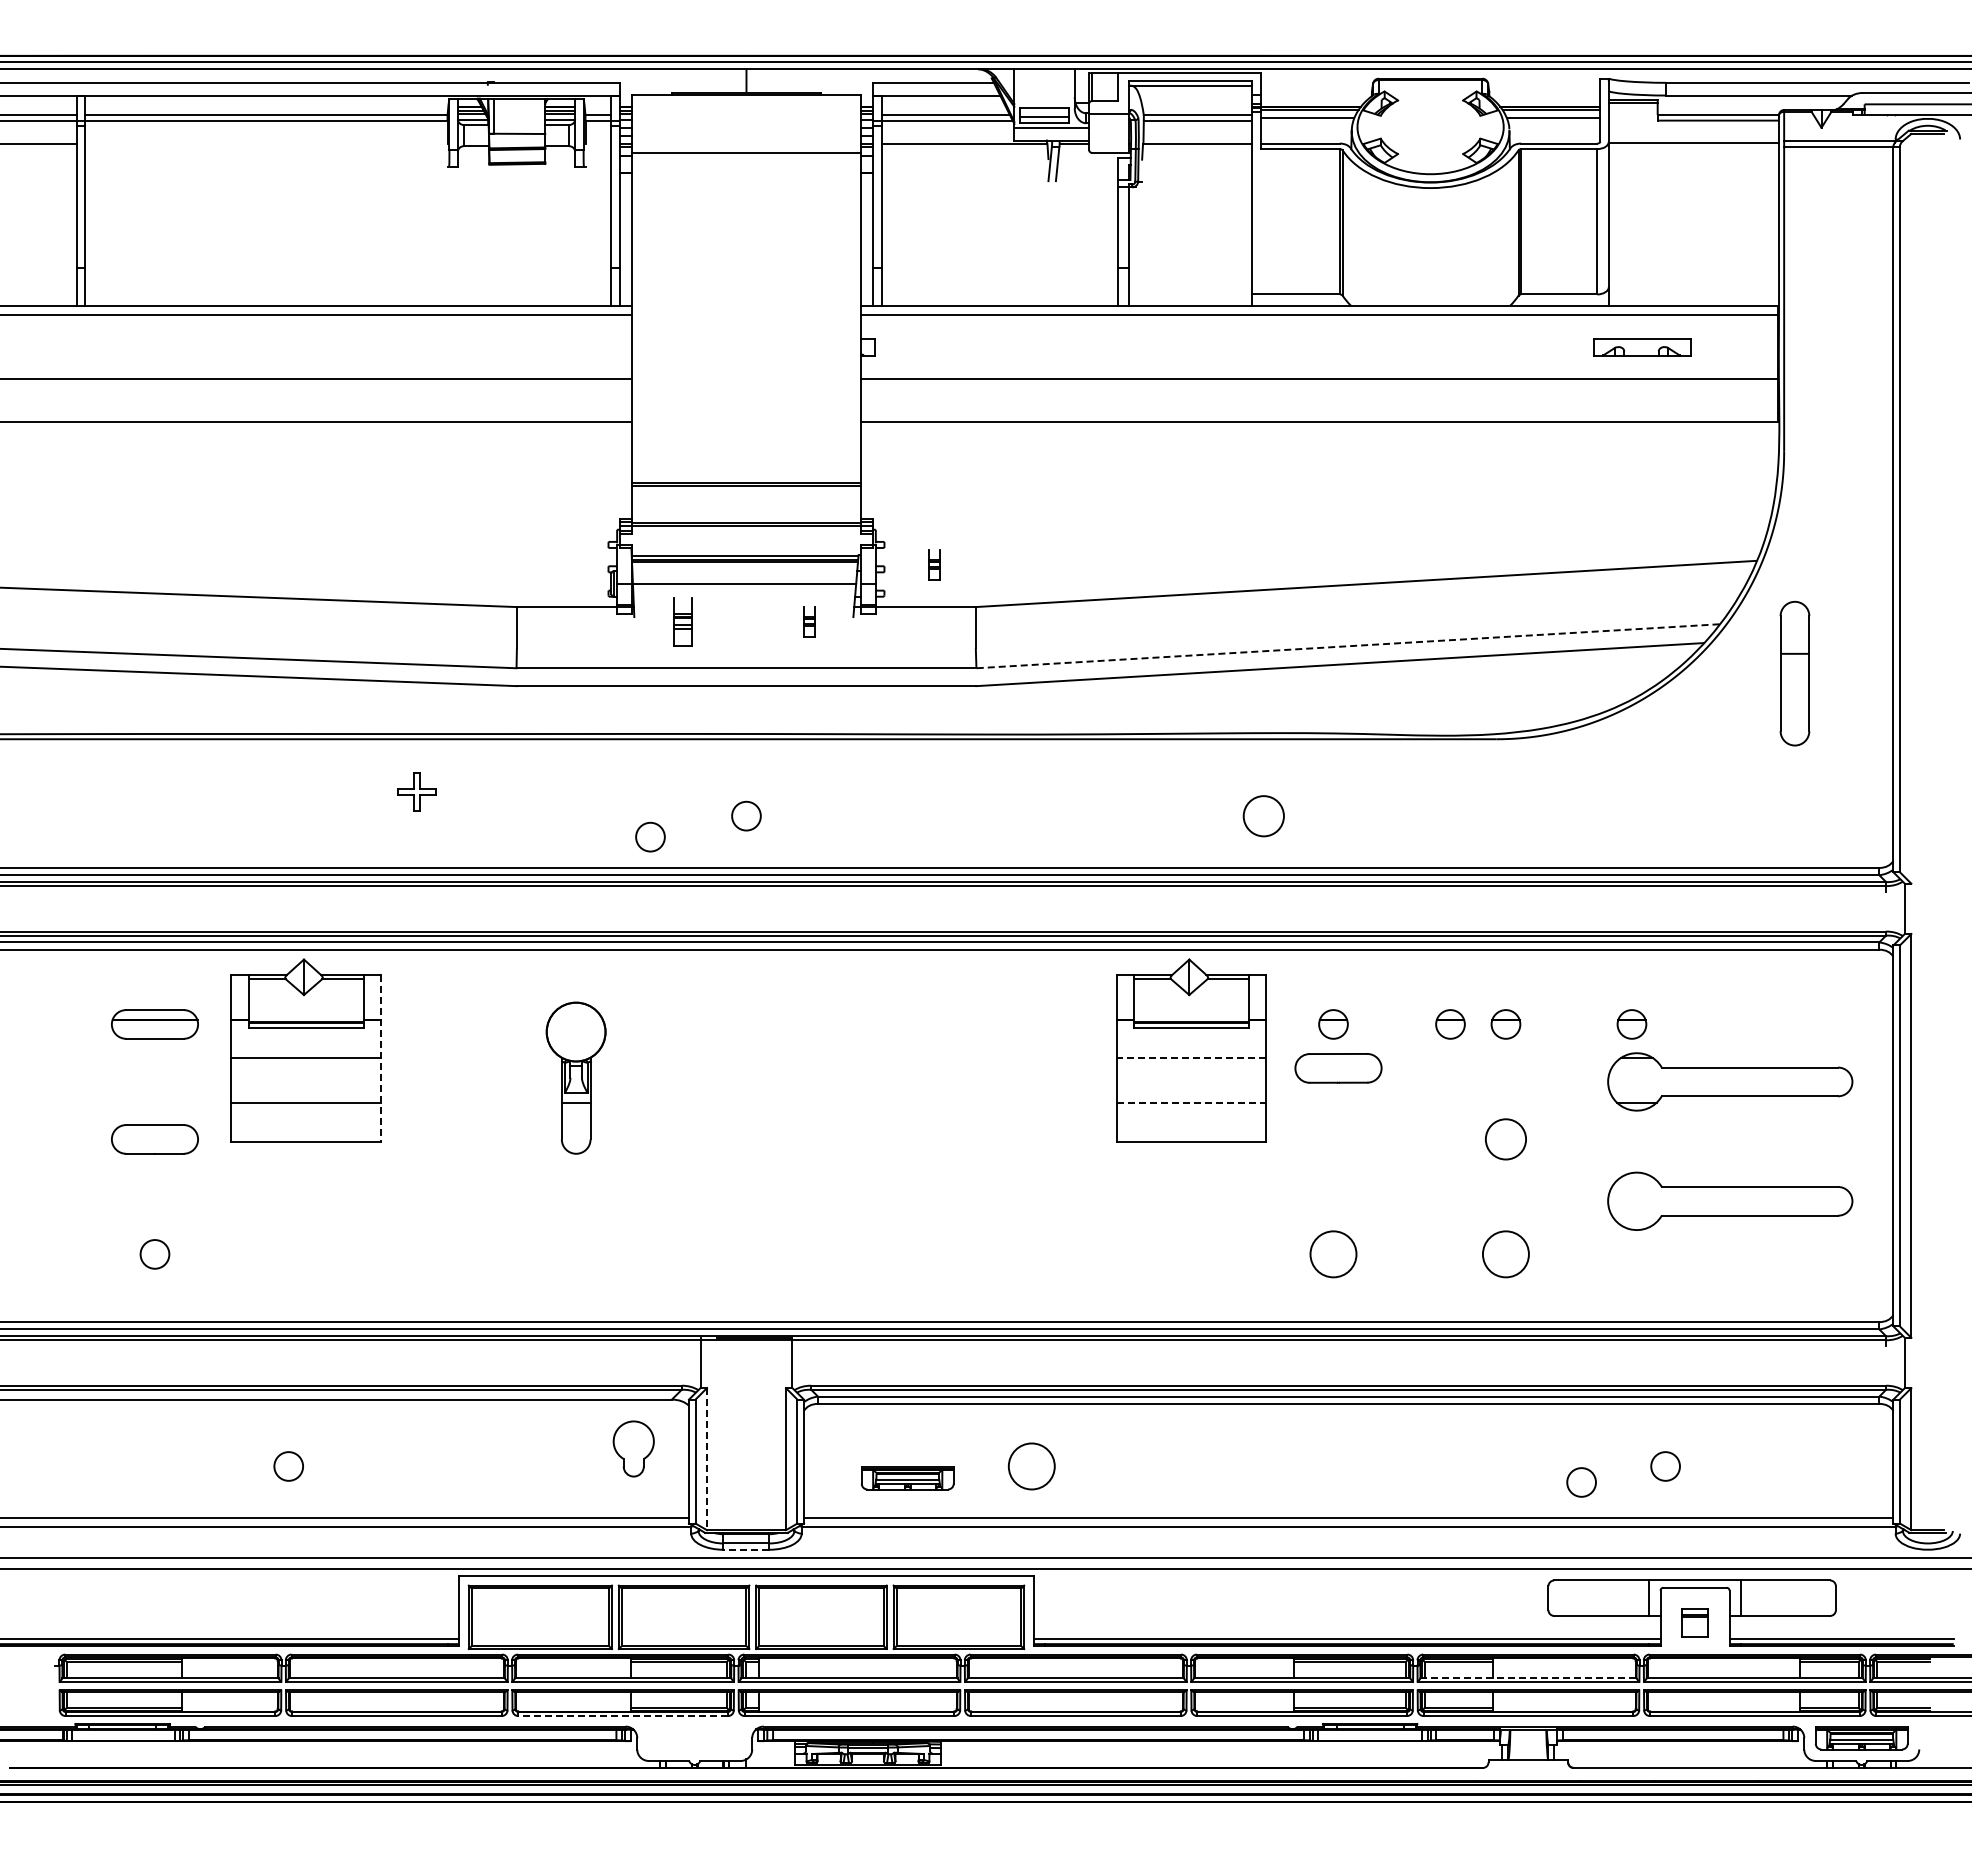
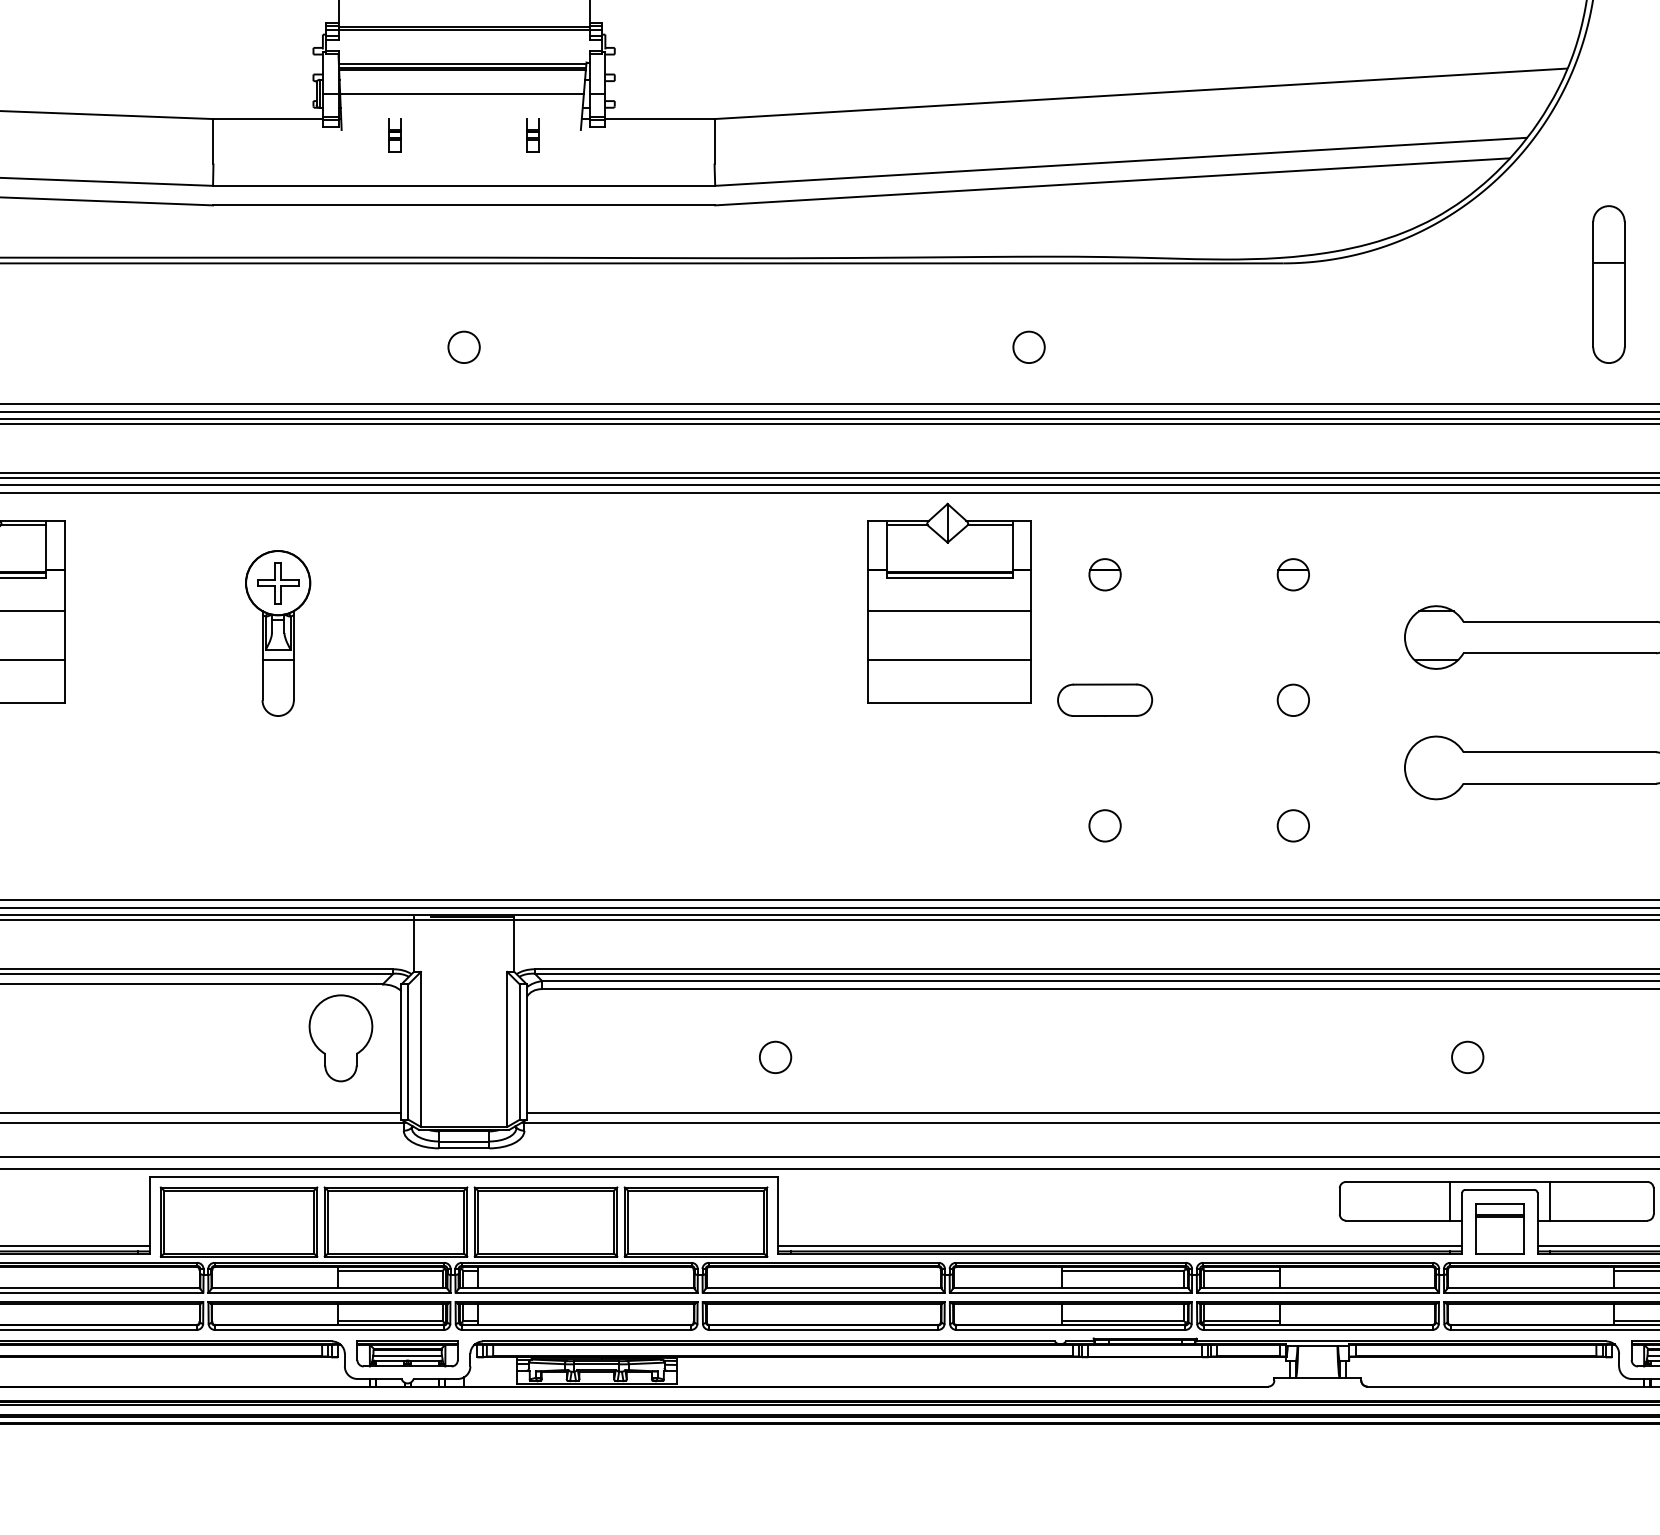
part: (934, 564) -> (669, 72), removed
part: (683, 621) -> (395, 134), size x0.62
line: (1347, 646) -> (1120, 162), dashed -> solid
part: (1794, 673) -> (1608, 284), moved
part: (416, 791) -> (277, 582), moved
circle: (1263, 815) -> (1028, 346), size x0.71
circle: (650, 836) -> (359, 369), removed
part: (1450, 1024) -> (1232, 574), removed
part: (1631, 1024) -> (1430, 574), removed
line: (1191, 1057) -> (950, 610), dashed -> solid
line: (380, 1058) -> (64, 611), dashed -> solid
part: (1338, 1068) -> (1105, 700), moved
line: (1191, 1102) -> (950, 660), dashed -> solid
circle: (1505, 1139) -> (1292, 700), size x0.71
circle: (1333, 1254) -> (1105, 825), size x0.62
circle: (1505, 1254) -> (1292, 825), size x0.62
part: (633, 1448) -> (340, 1037), size x1.43
line: (706, 1459) -> (420, 1049), dashed -> solid
circle: (1031, 1466) -> (775, 1057), size x0.62
part: (907, 1478) -> (407, 1354), moved
circle: (1581, 1482) -> (1375, 1074), removed
line: (746, 1549) -> (464, 1148), dashed -> solid
part: (1694, 1622) -> (1499, 1227), size x1.67
line: (1529, 1677) -> (1319, 1287), dashed -> solid
line: (623, 1716) -> (329, 1330), dashed -> solid

